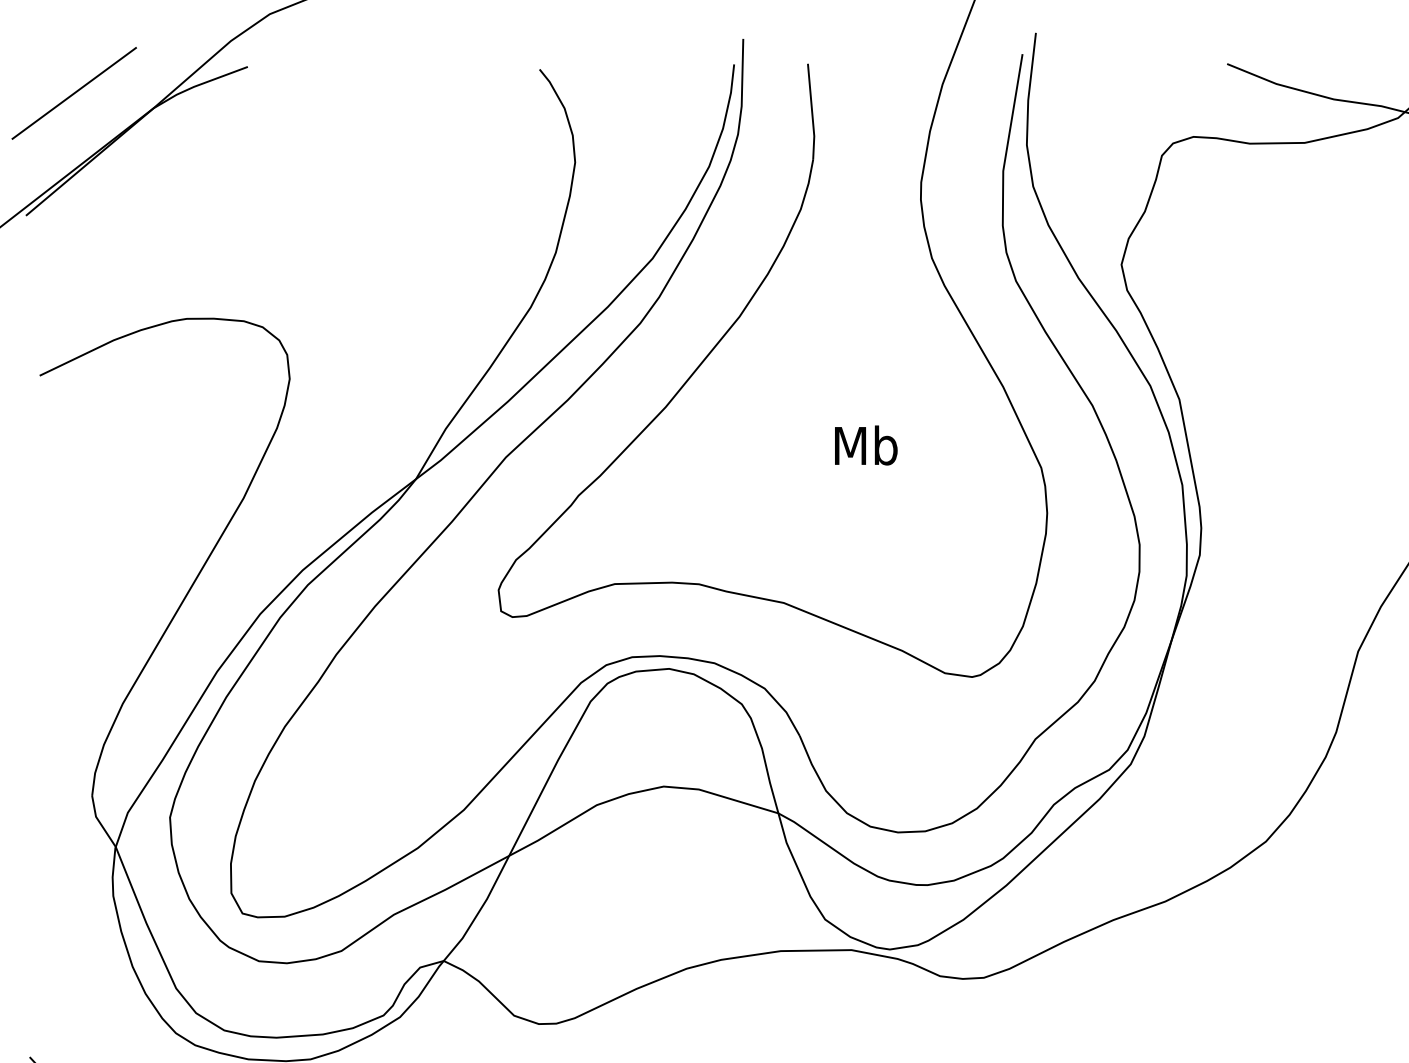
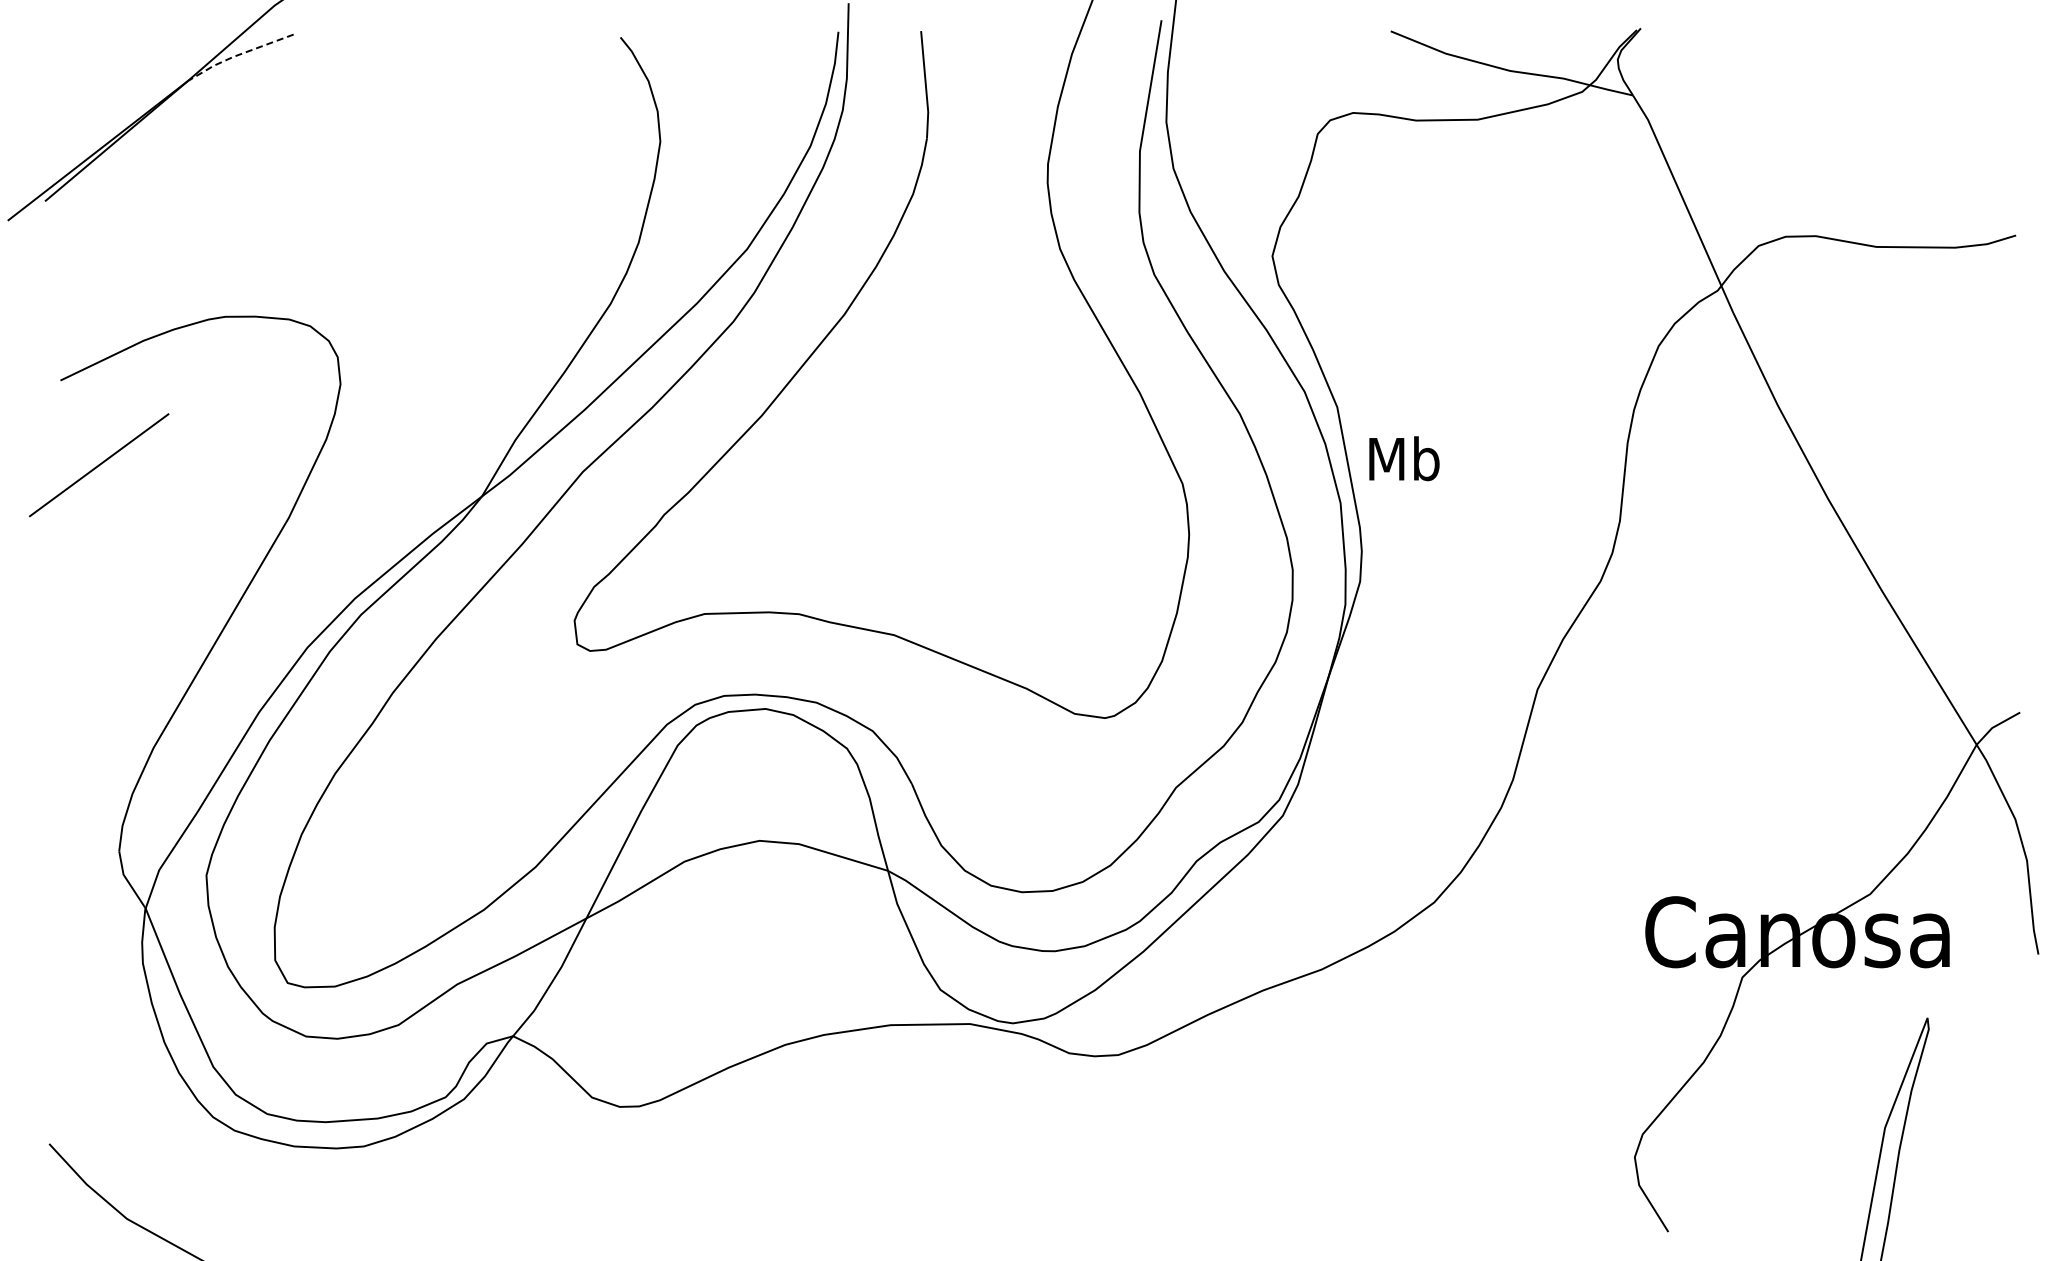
line: (198, 85) -> (238, 55), solid -> dashed
line: (74, 93) -> (99, 465), moved
text: (866, 445) -> (1404, 458), moved

